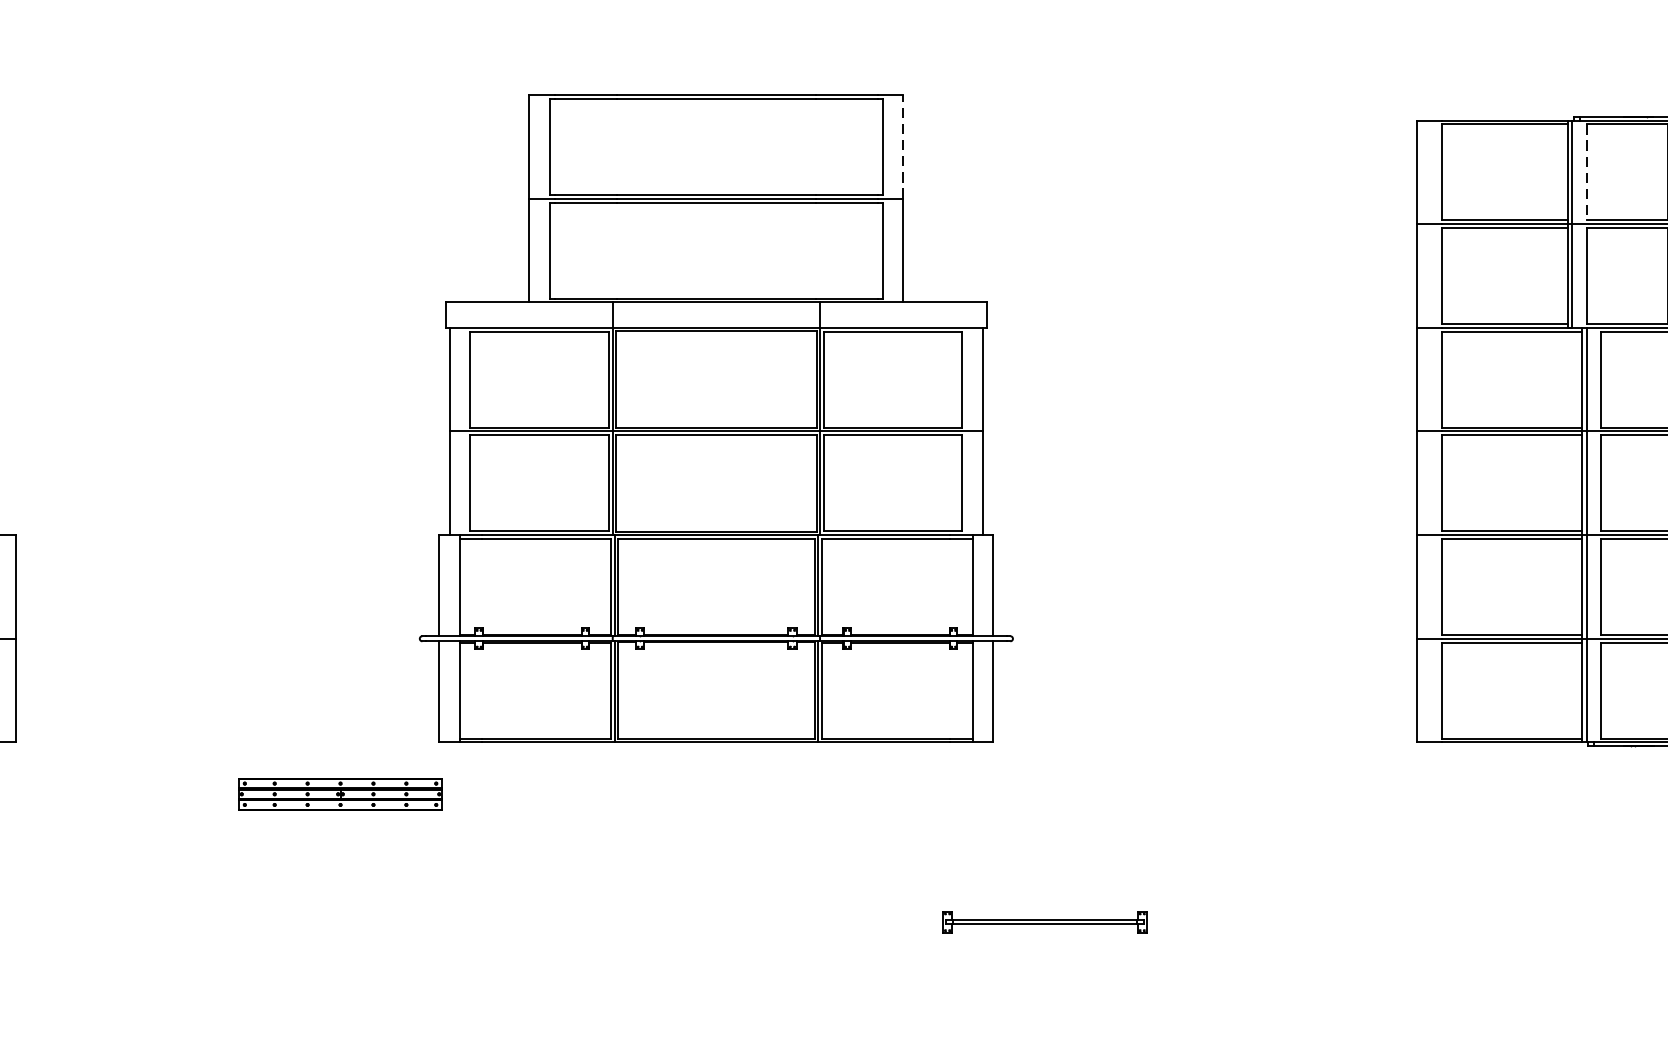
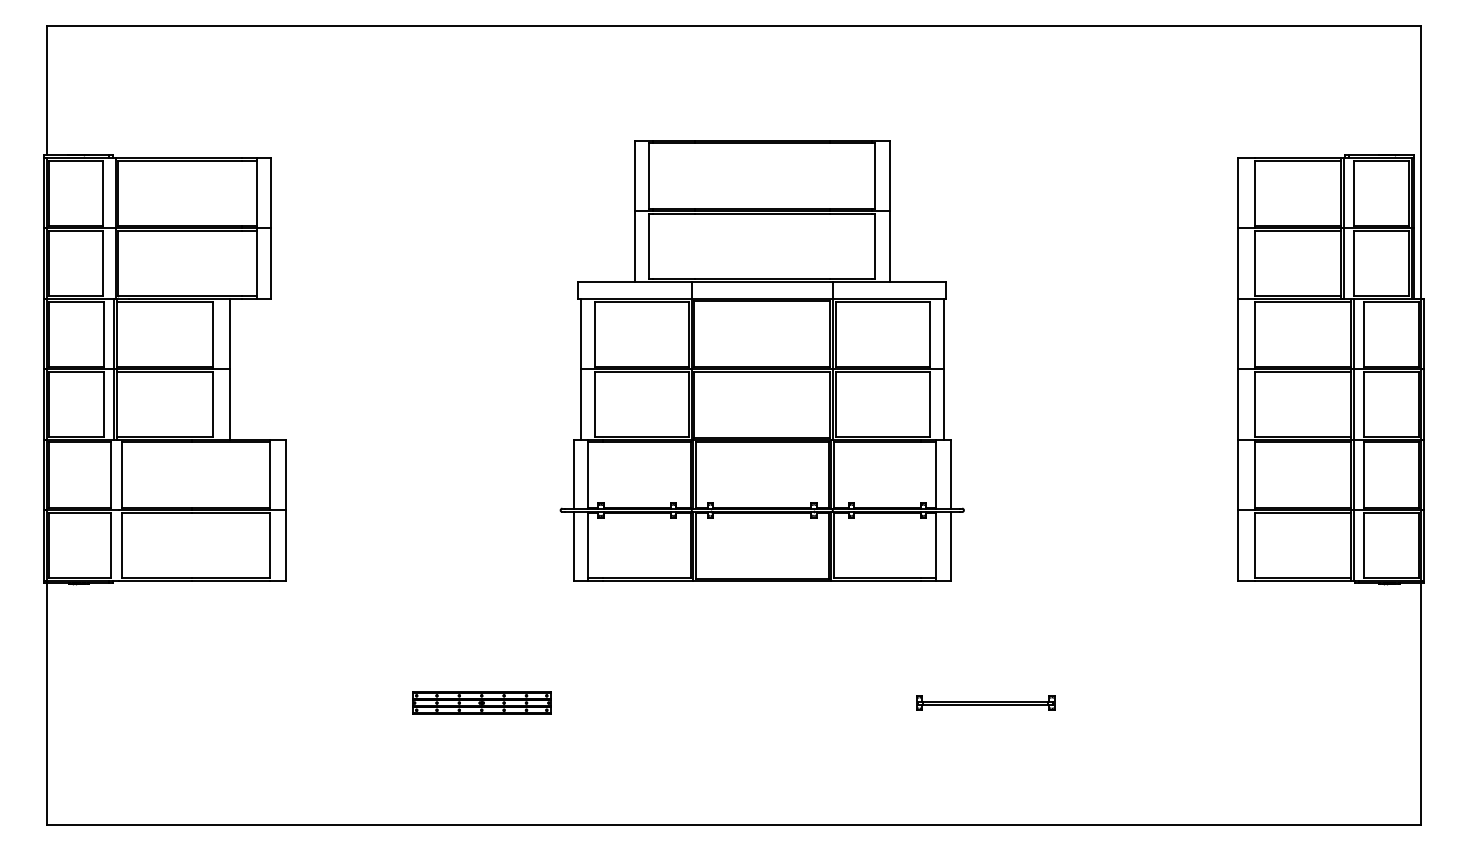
line: (903, 146) -> (889, 175), dashed -> solid
line: (1587, 172) -> (1354, 193), dashed -> solid
part: (340, 793) -> (481, 702), moved

